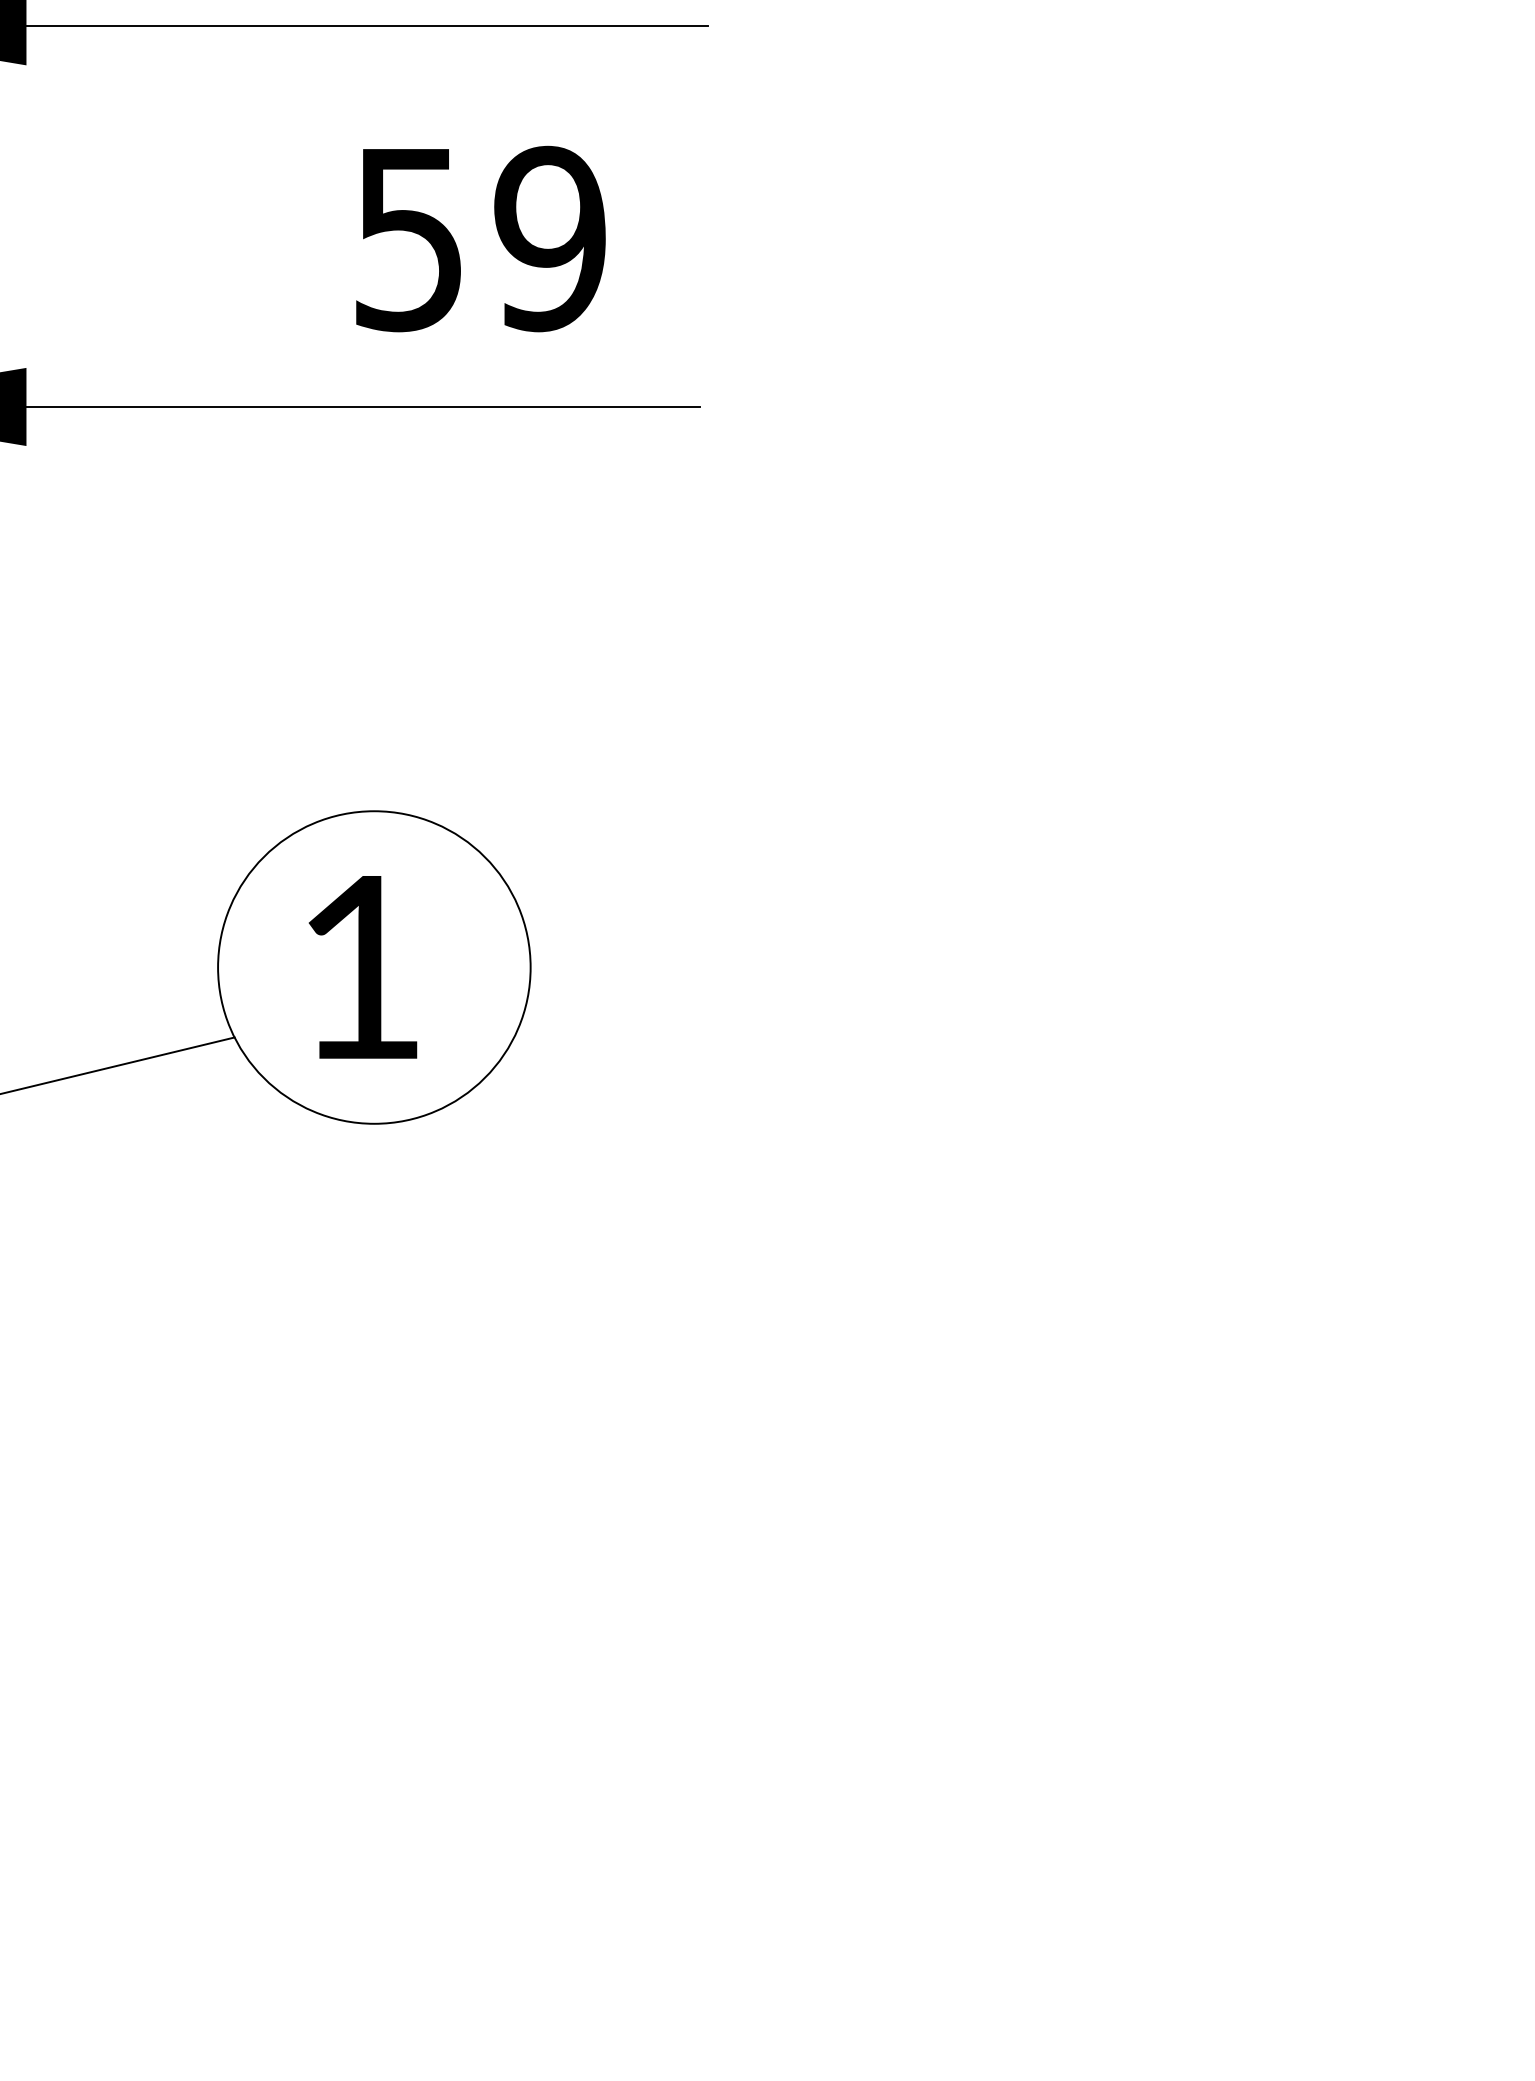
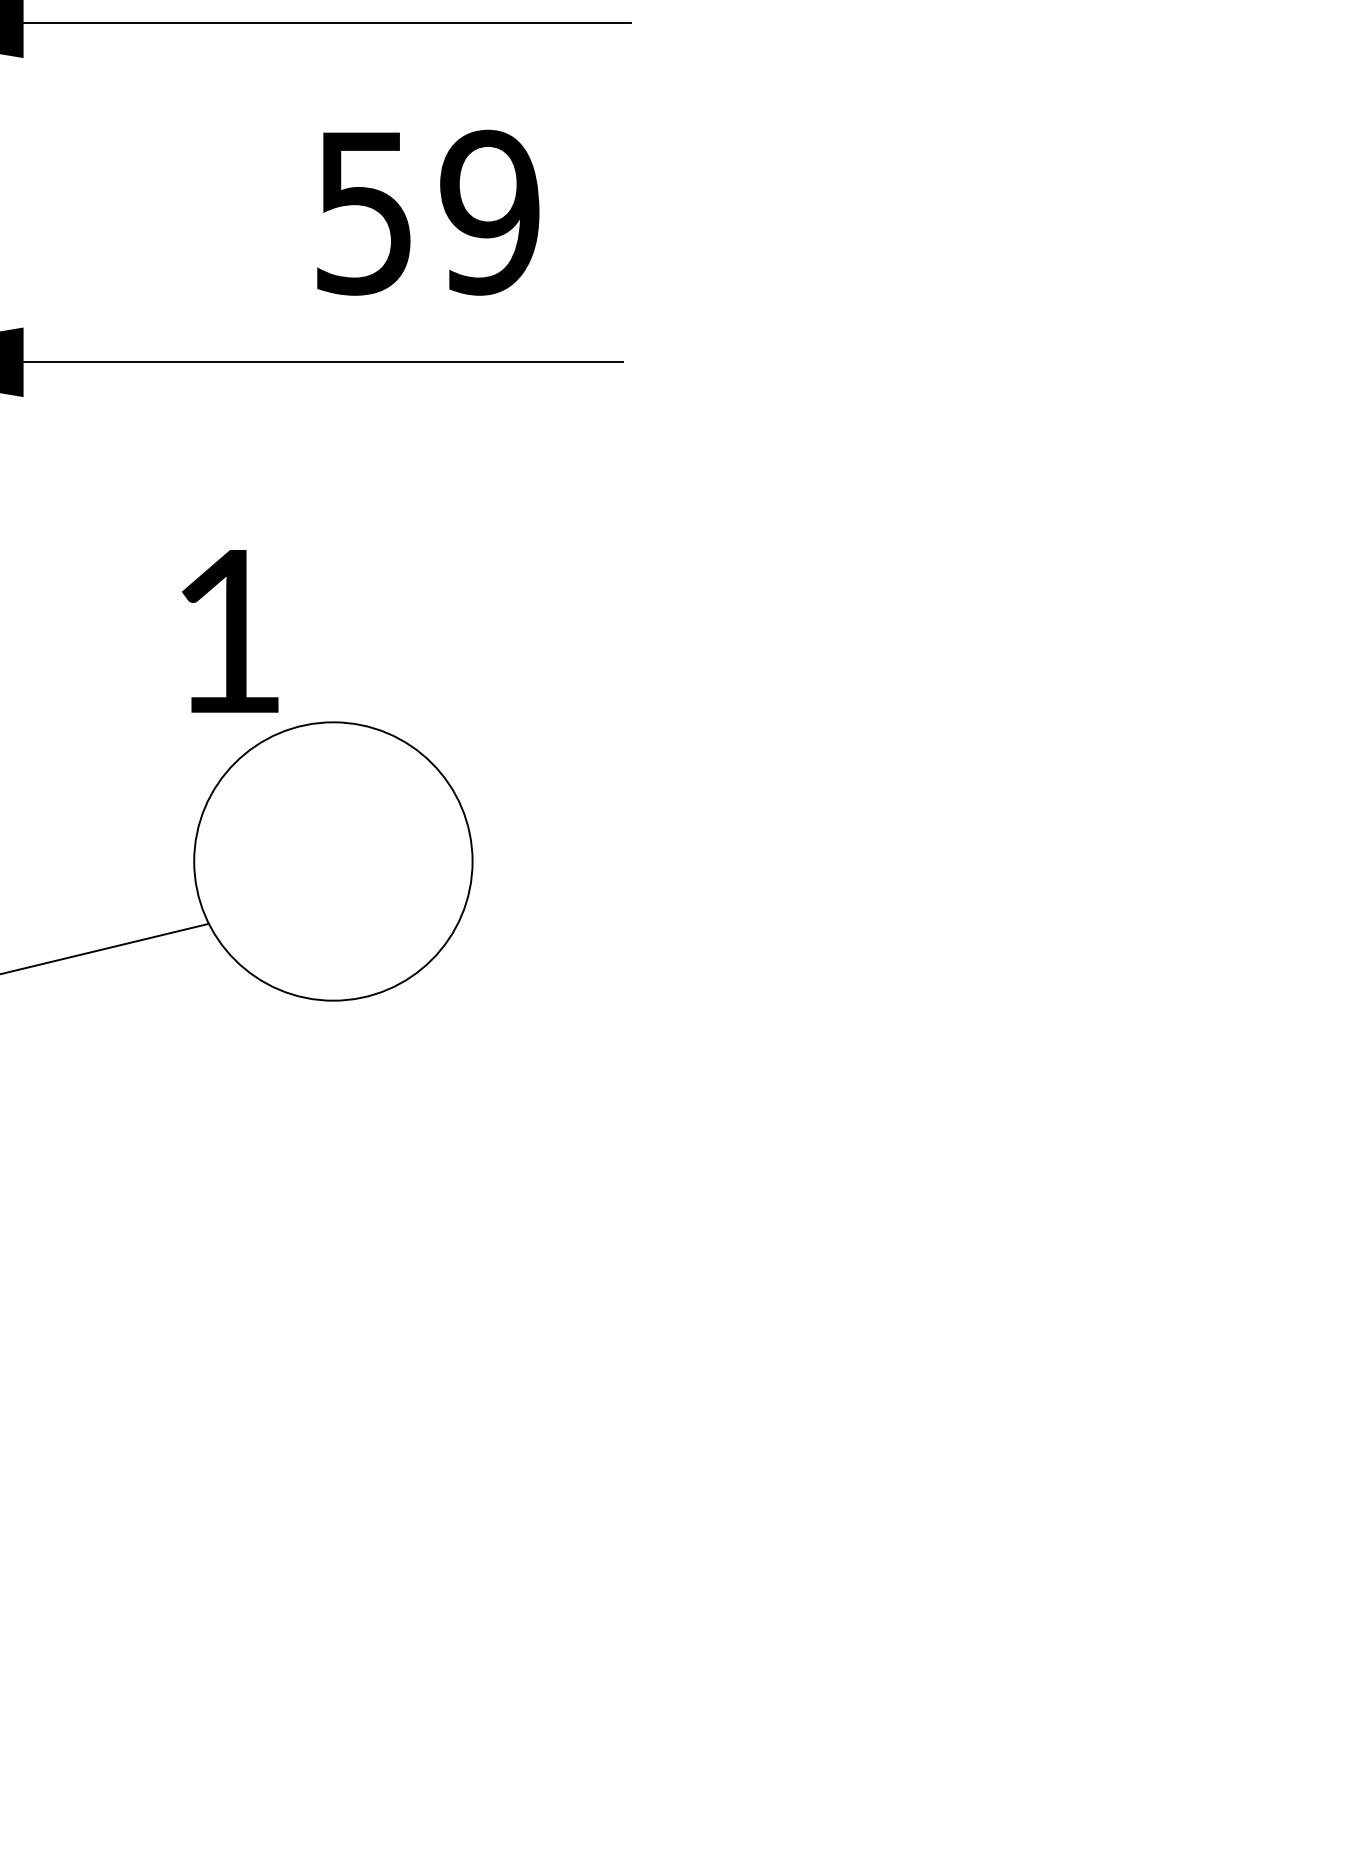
text: (363, 967) -> (230, 631), moved

